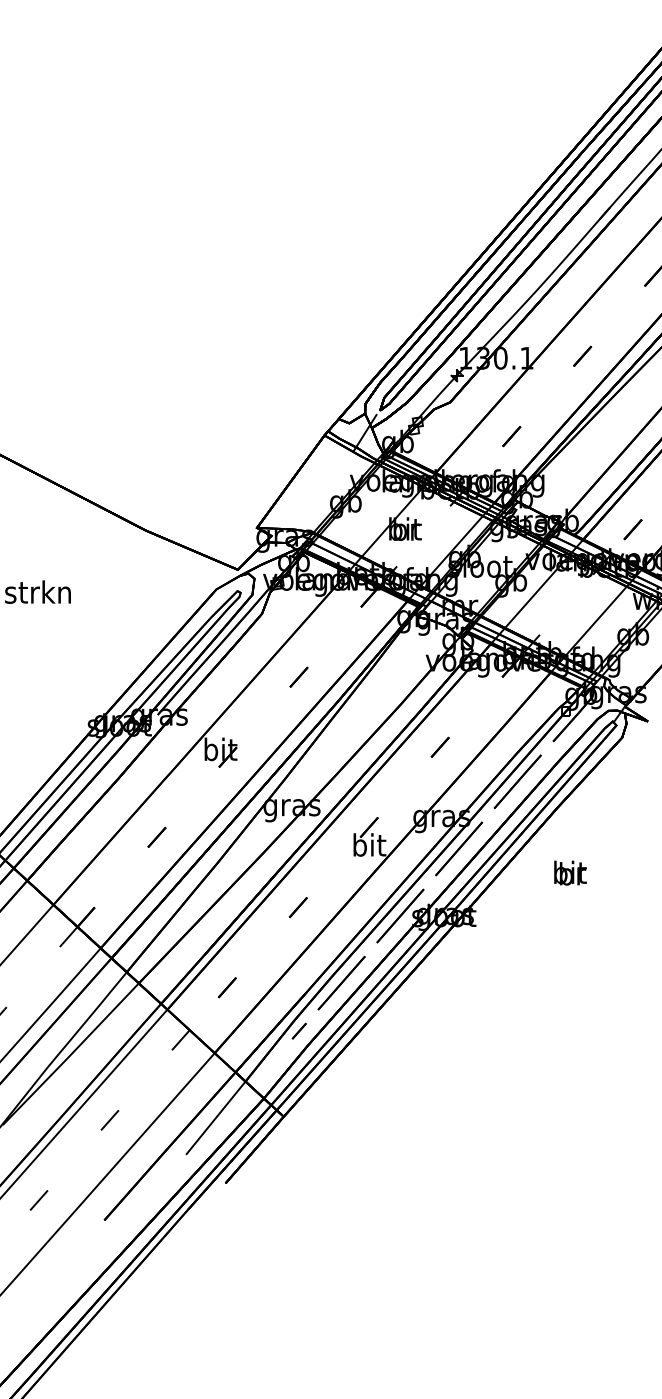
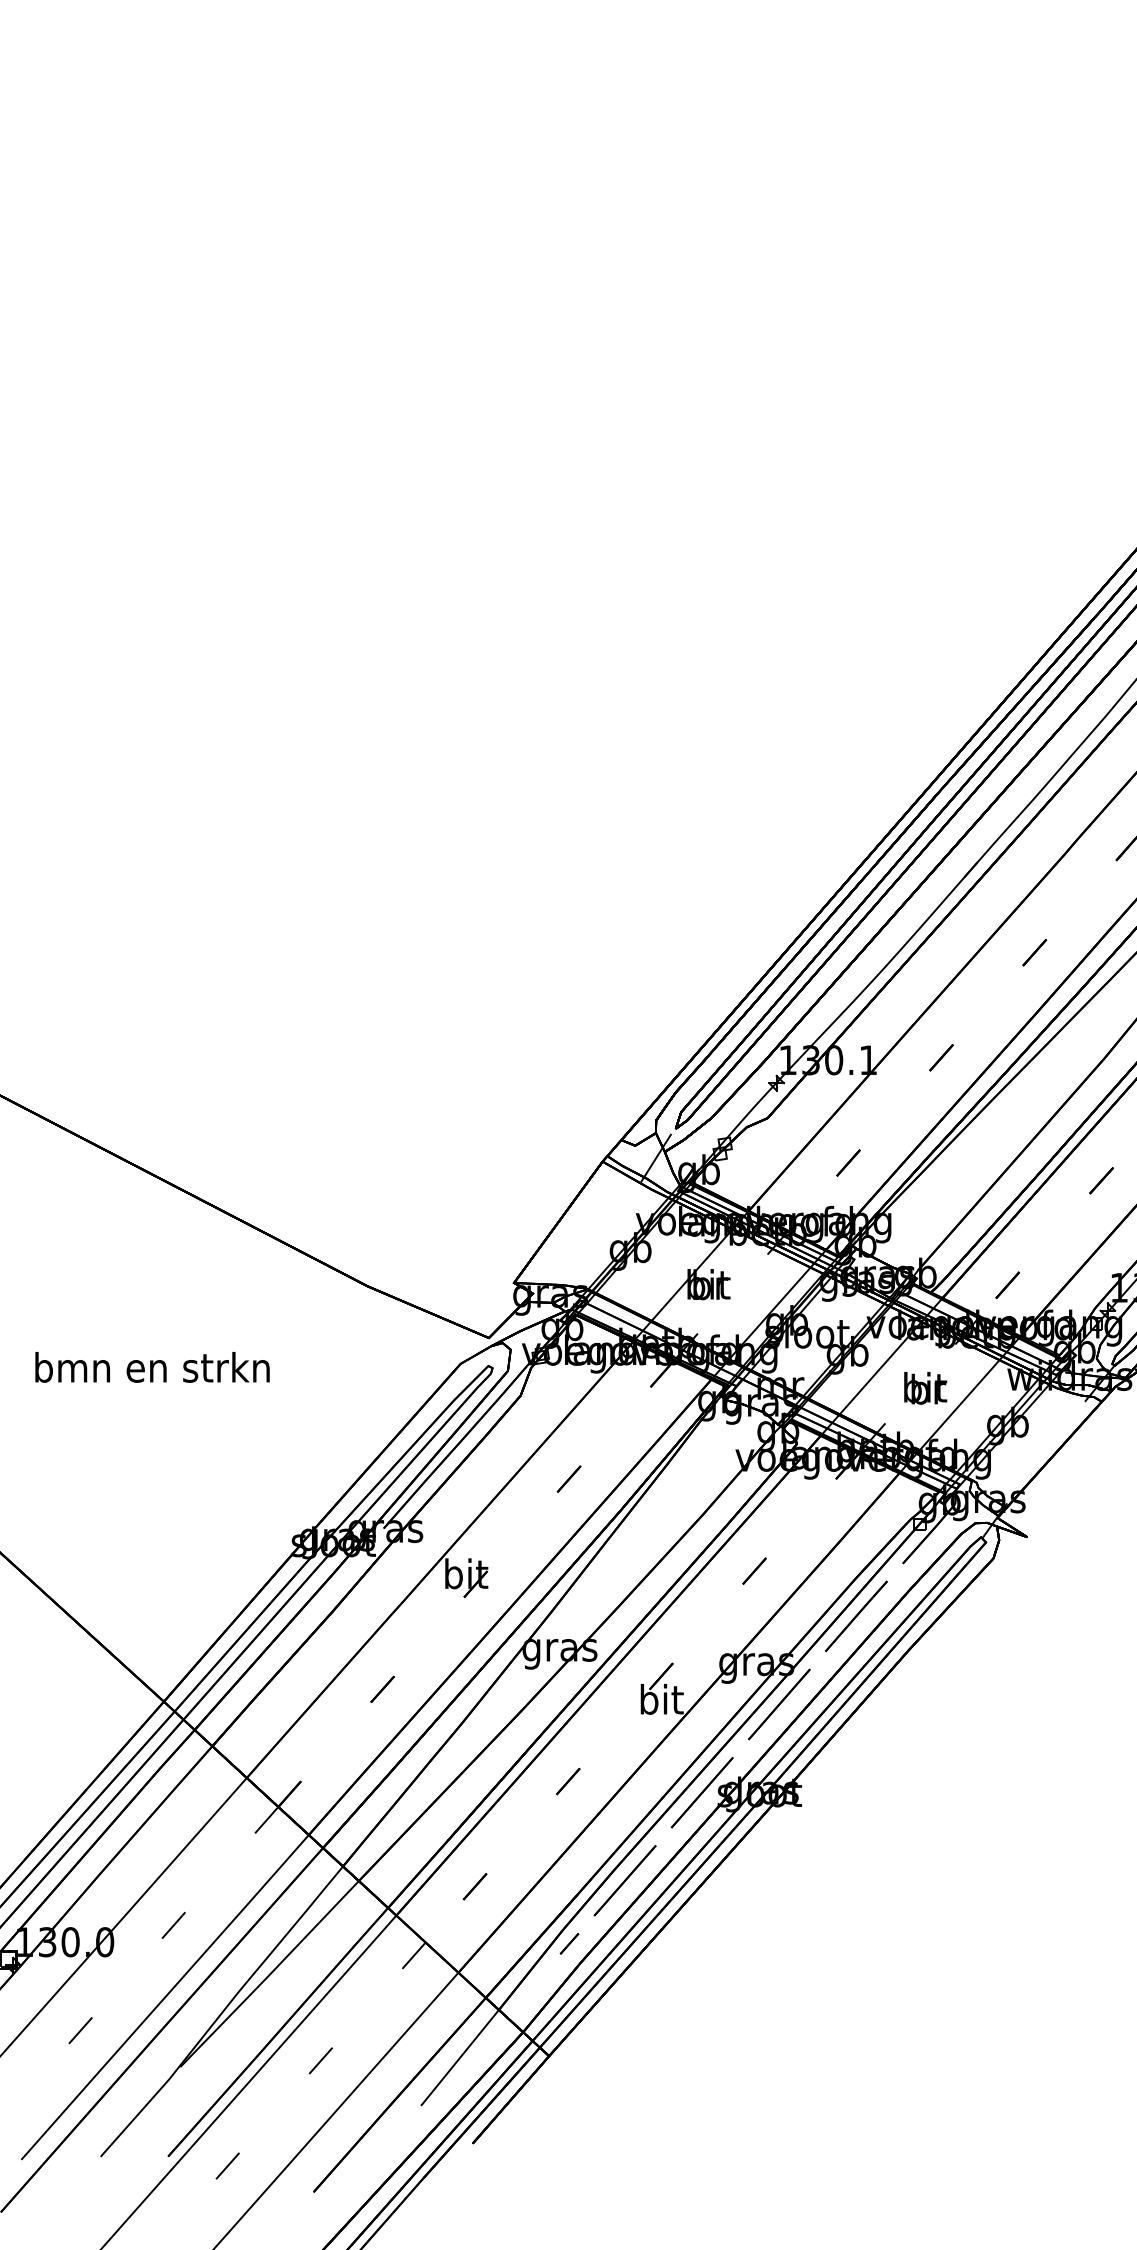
text: (570, 873) -> (925, 1388), moved

